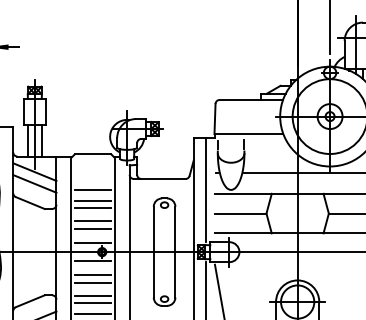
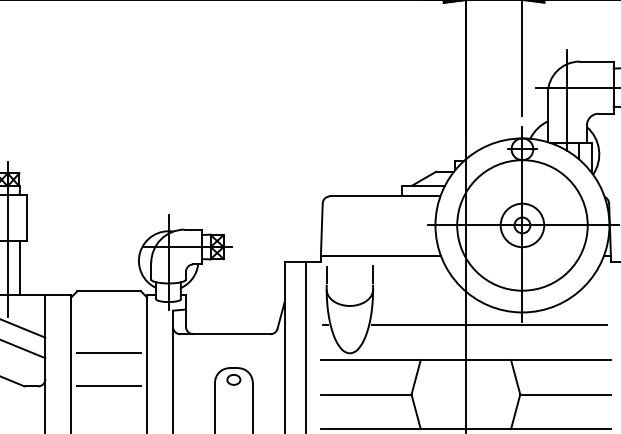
line: (92, 201) -> (108, 373), removed
line: (92, 221) -> (108, 408), removed
line: (92, 229) -> (108, 422), removed

